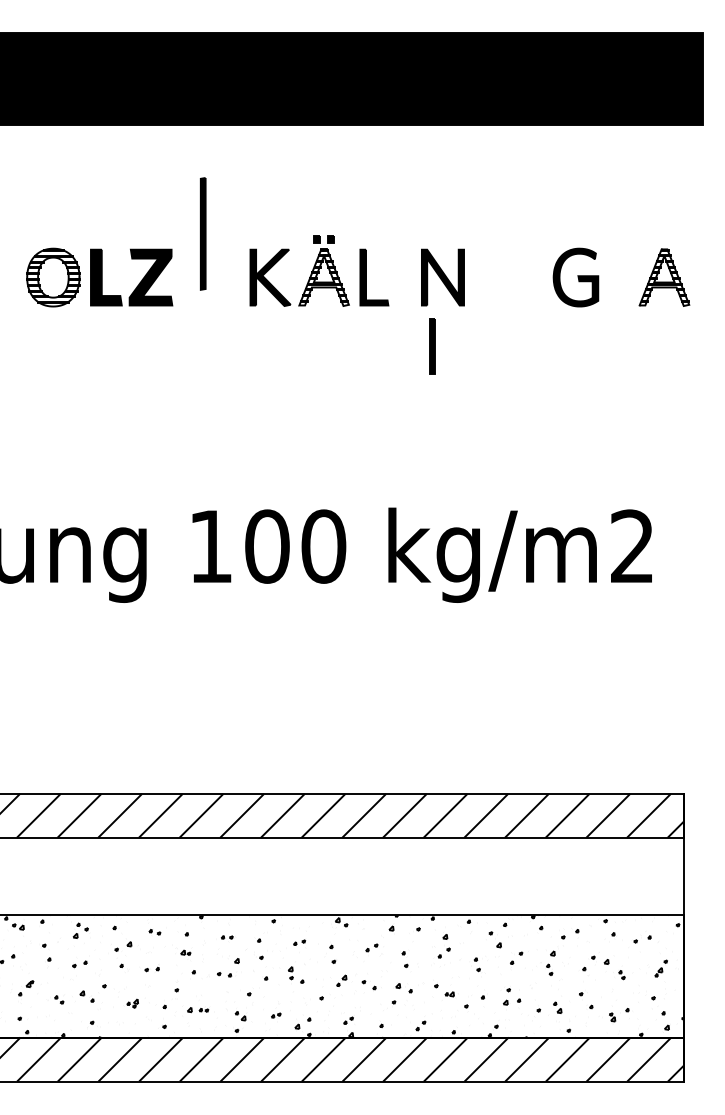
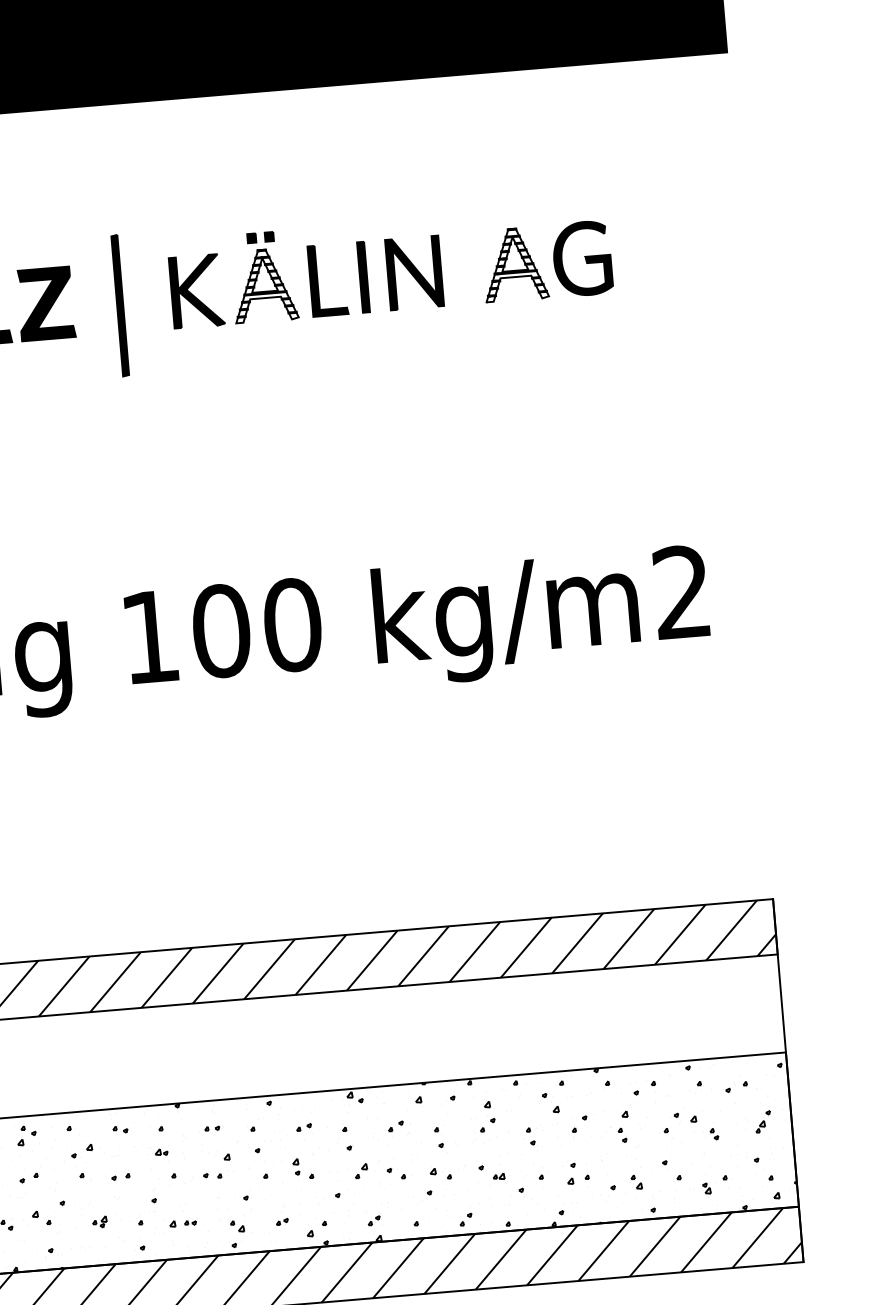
part: (203, 233) -> (120, 305), moved
part: (664, 277) -> (514, 264), moved
part: (432, 346) -> (363, 277), moved

